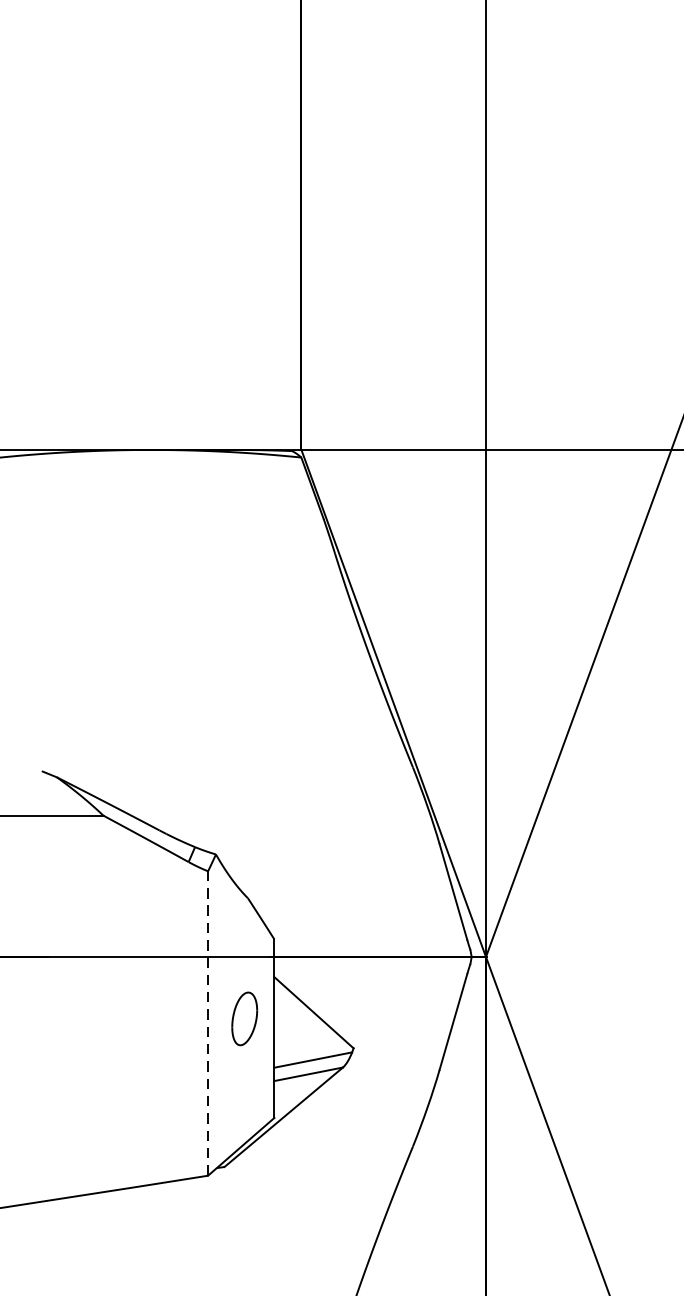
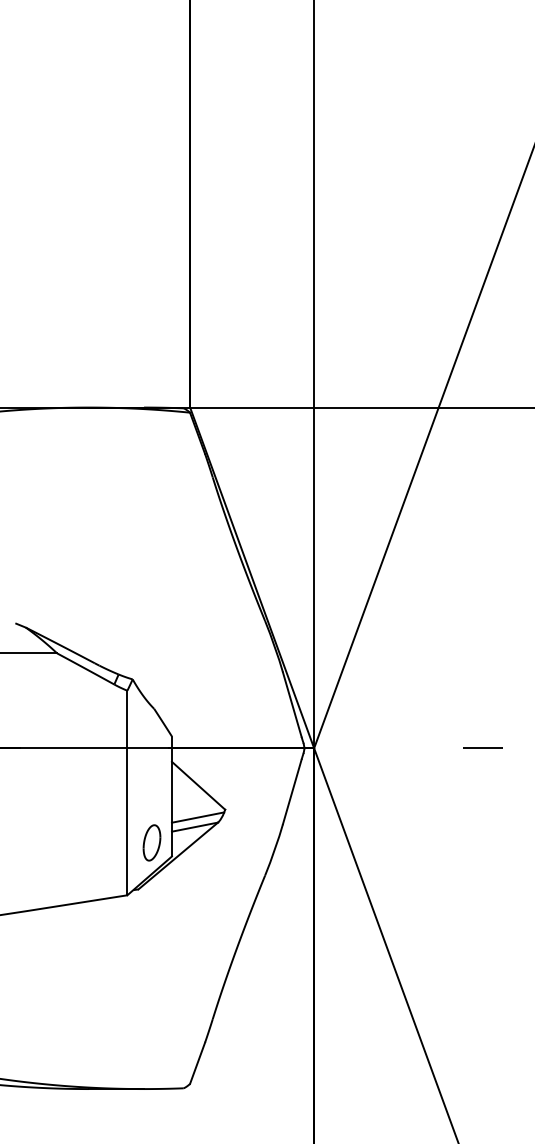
part: (243, 1018) -> (151, 842), moved
line: (208, 1022) -> (127, 792), dashed -> solid

